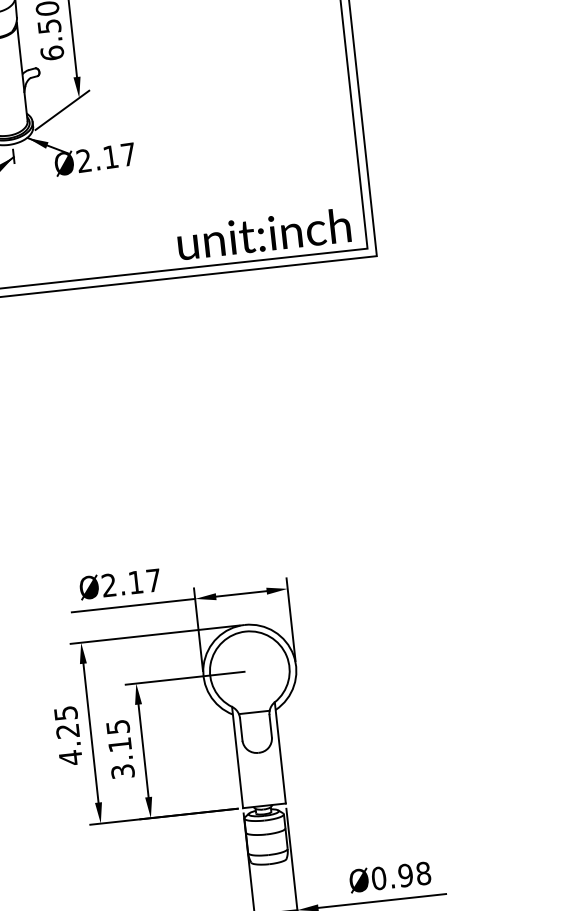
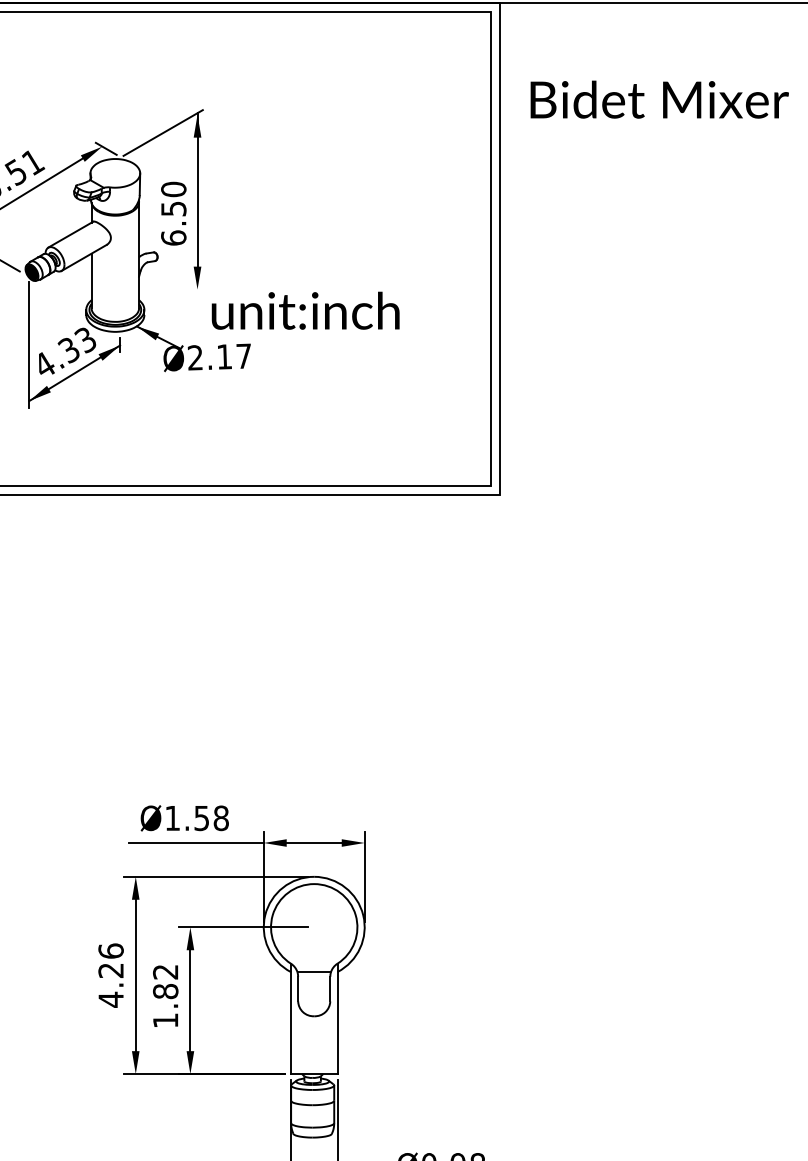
line: (62, 110) -> (177, 300), removed
text: (263, 233) -> (305, 310), moved
text: (131, 583) -> (196, 818), Ø2.17 -> Ø1.58
text: (65, 712) -> (110, 950), 4.25 -> 4.26
text: (120, 749) -> (165, 996), 3.15 -> 1.82

